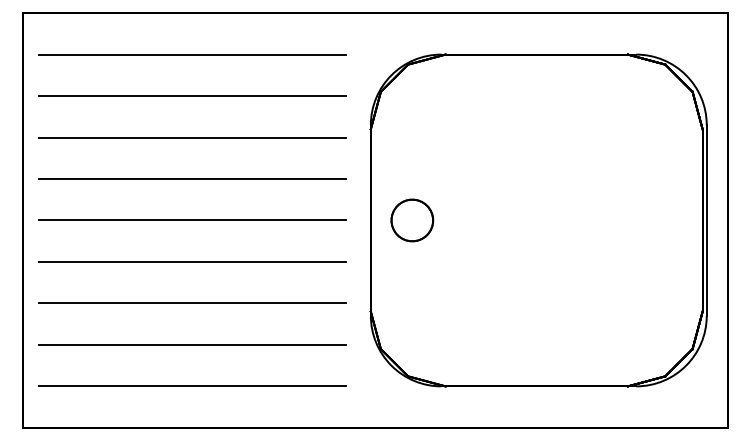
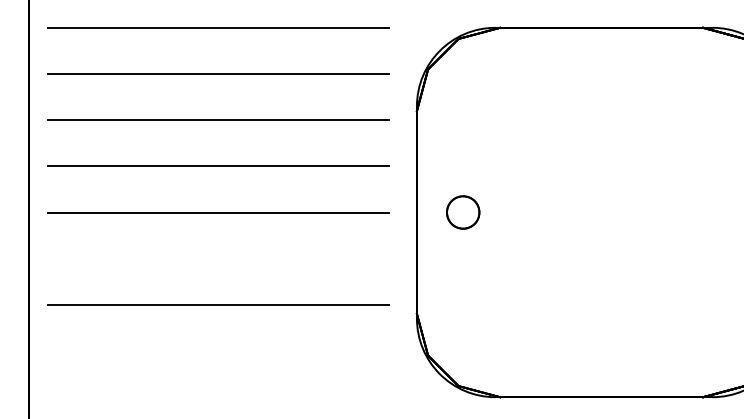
part: (412, 220) -> (463, 212), size x0.7
line: (192, 261) -> (218, 258), removed
line: (192, 344) -> (218, 350), removed
line: (192, 386) -> (218, 397), removed

